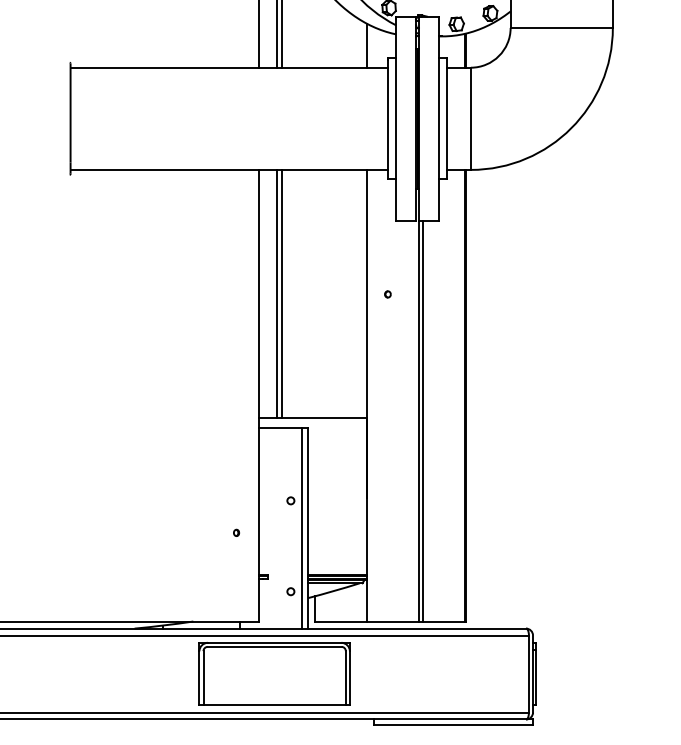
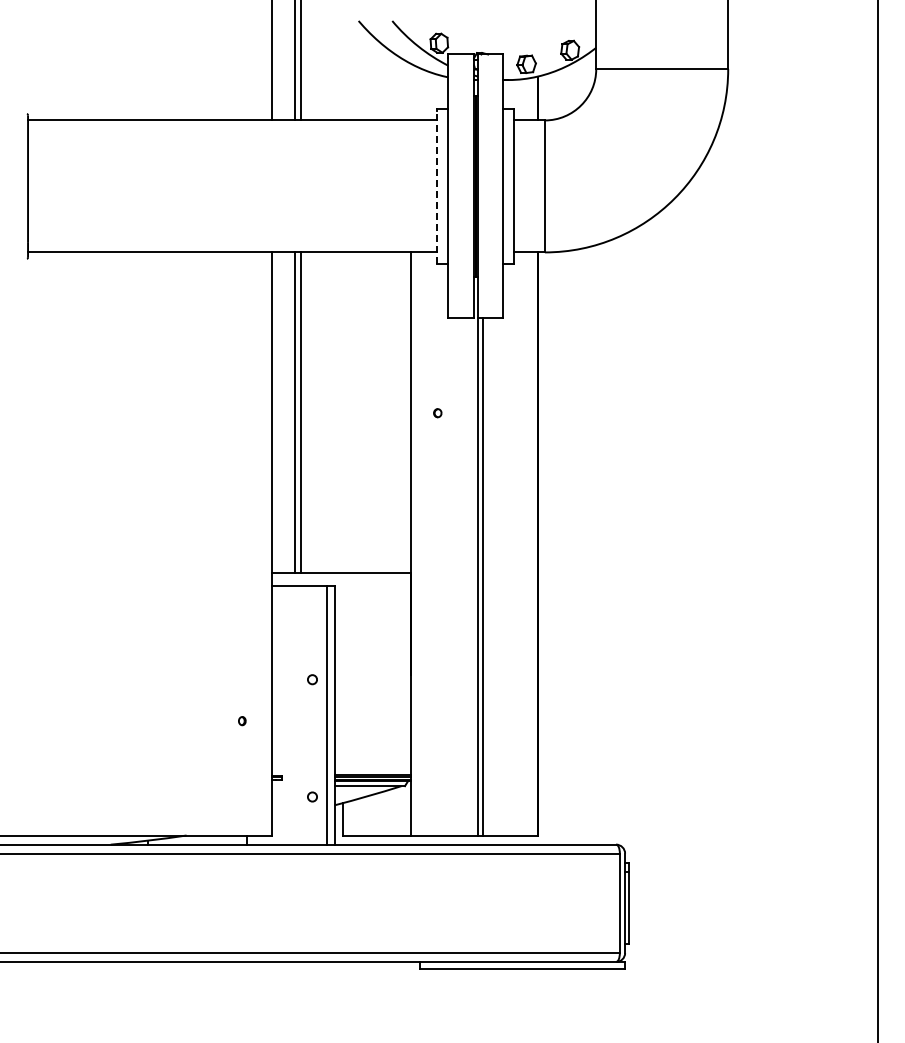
line: (366, 45) -> (410, 91), removed
line: (387, 119) -> (437, 187), solid -> dashed
part: (274, 674) -> (291, 903), removed

